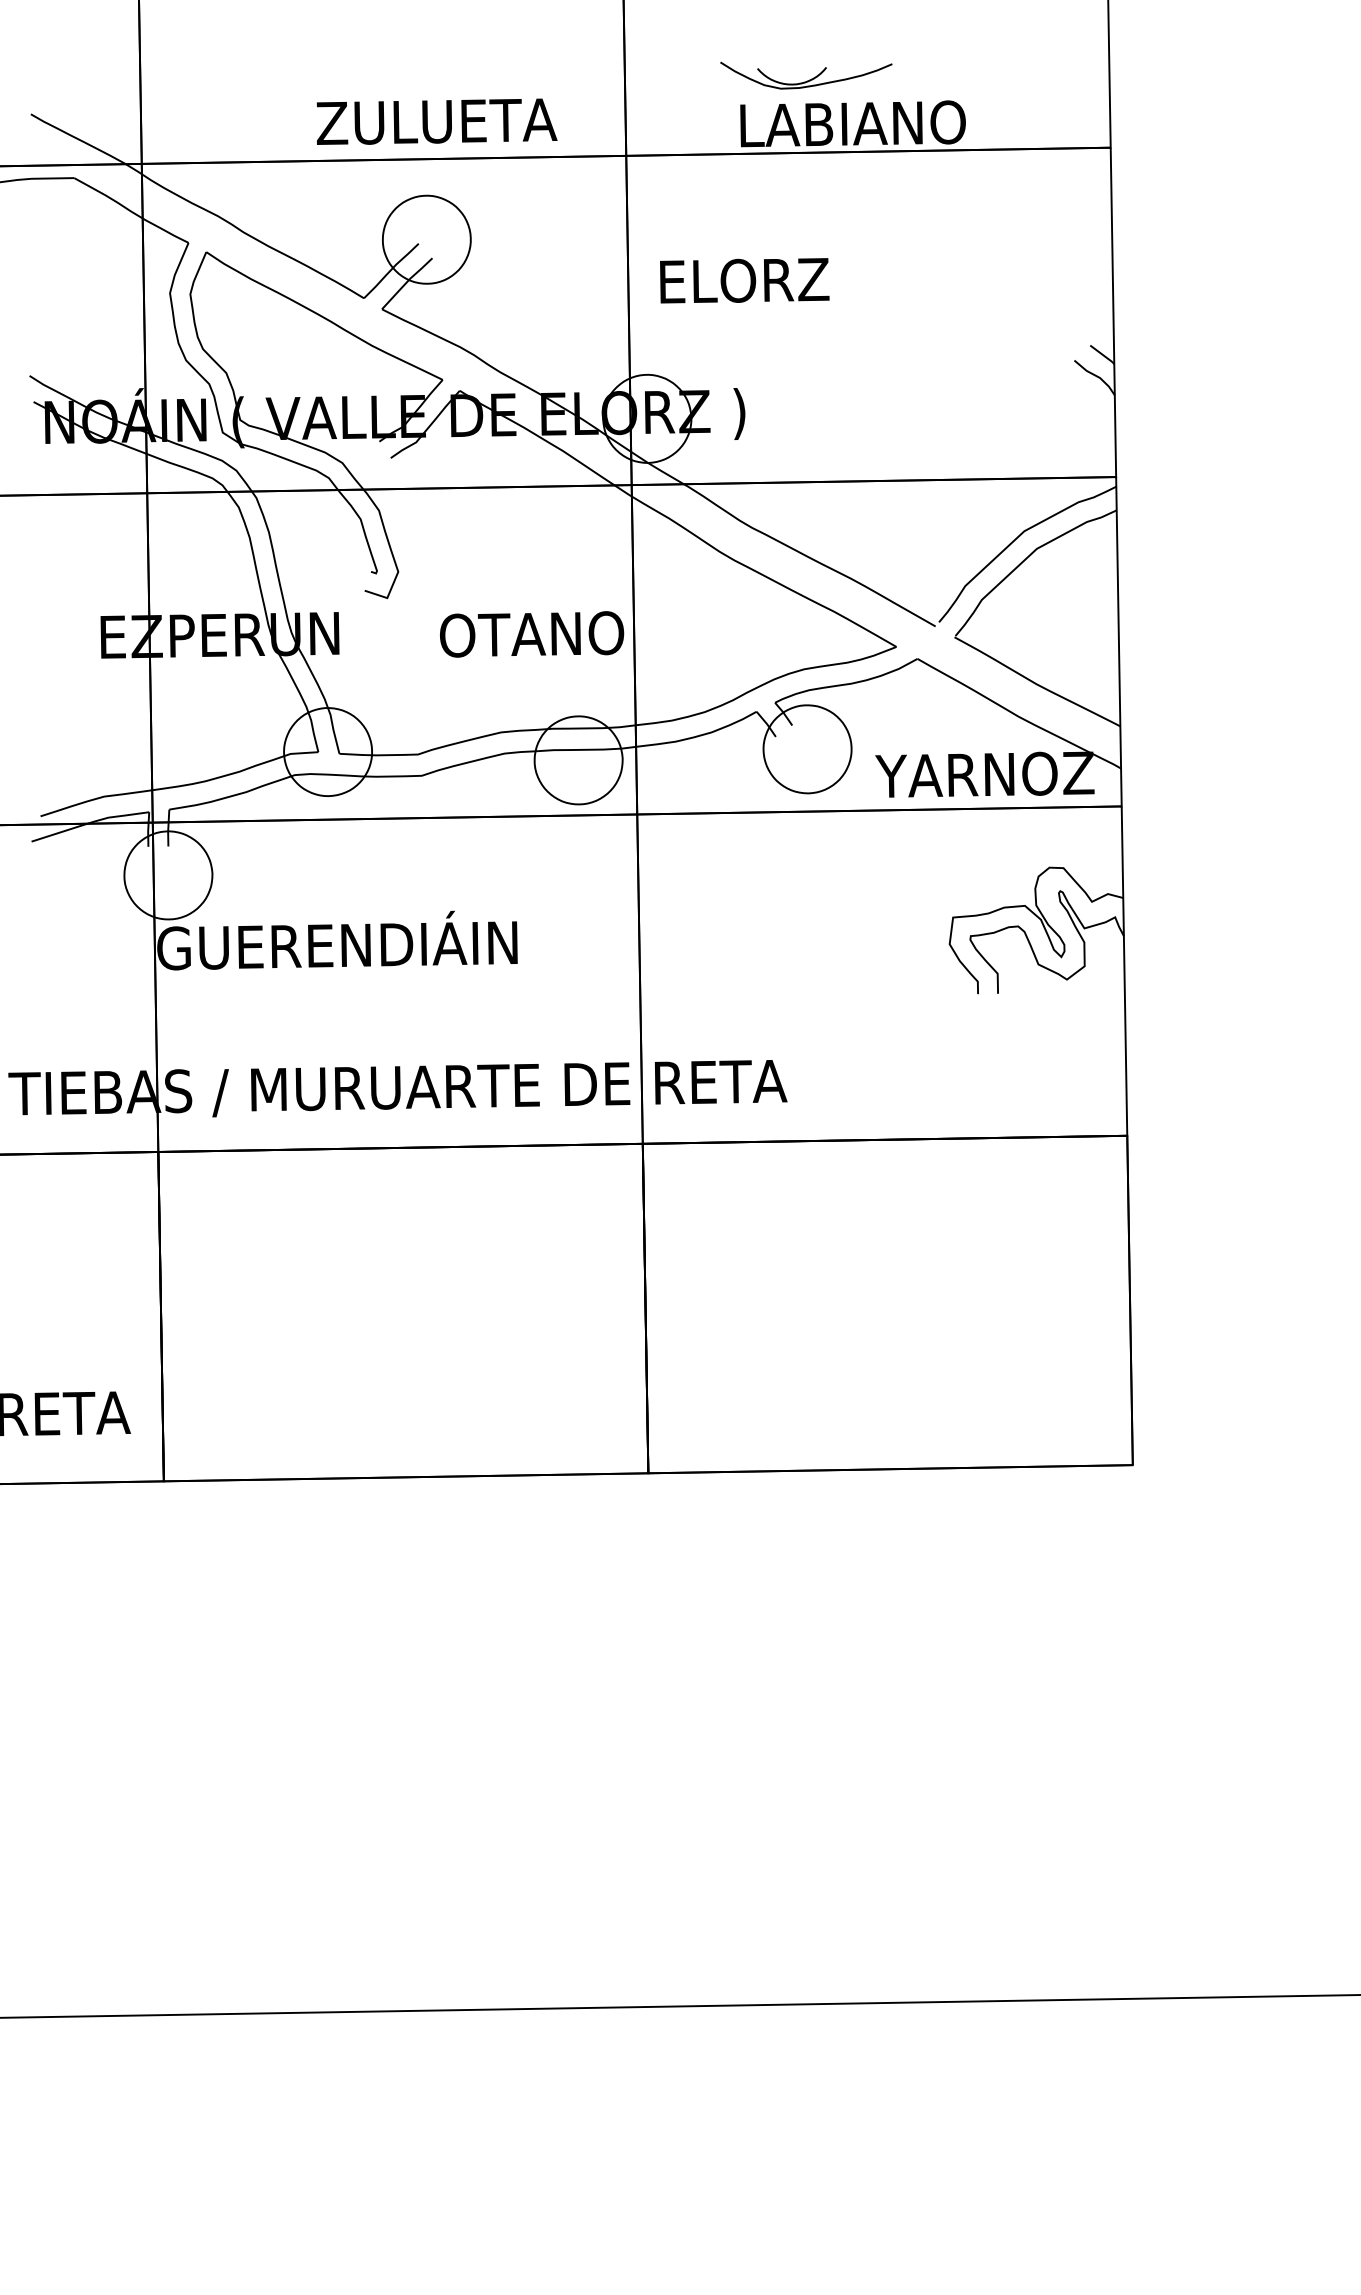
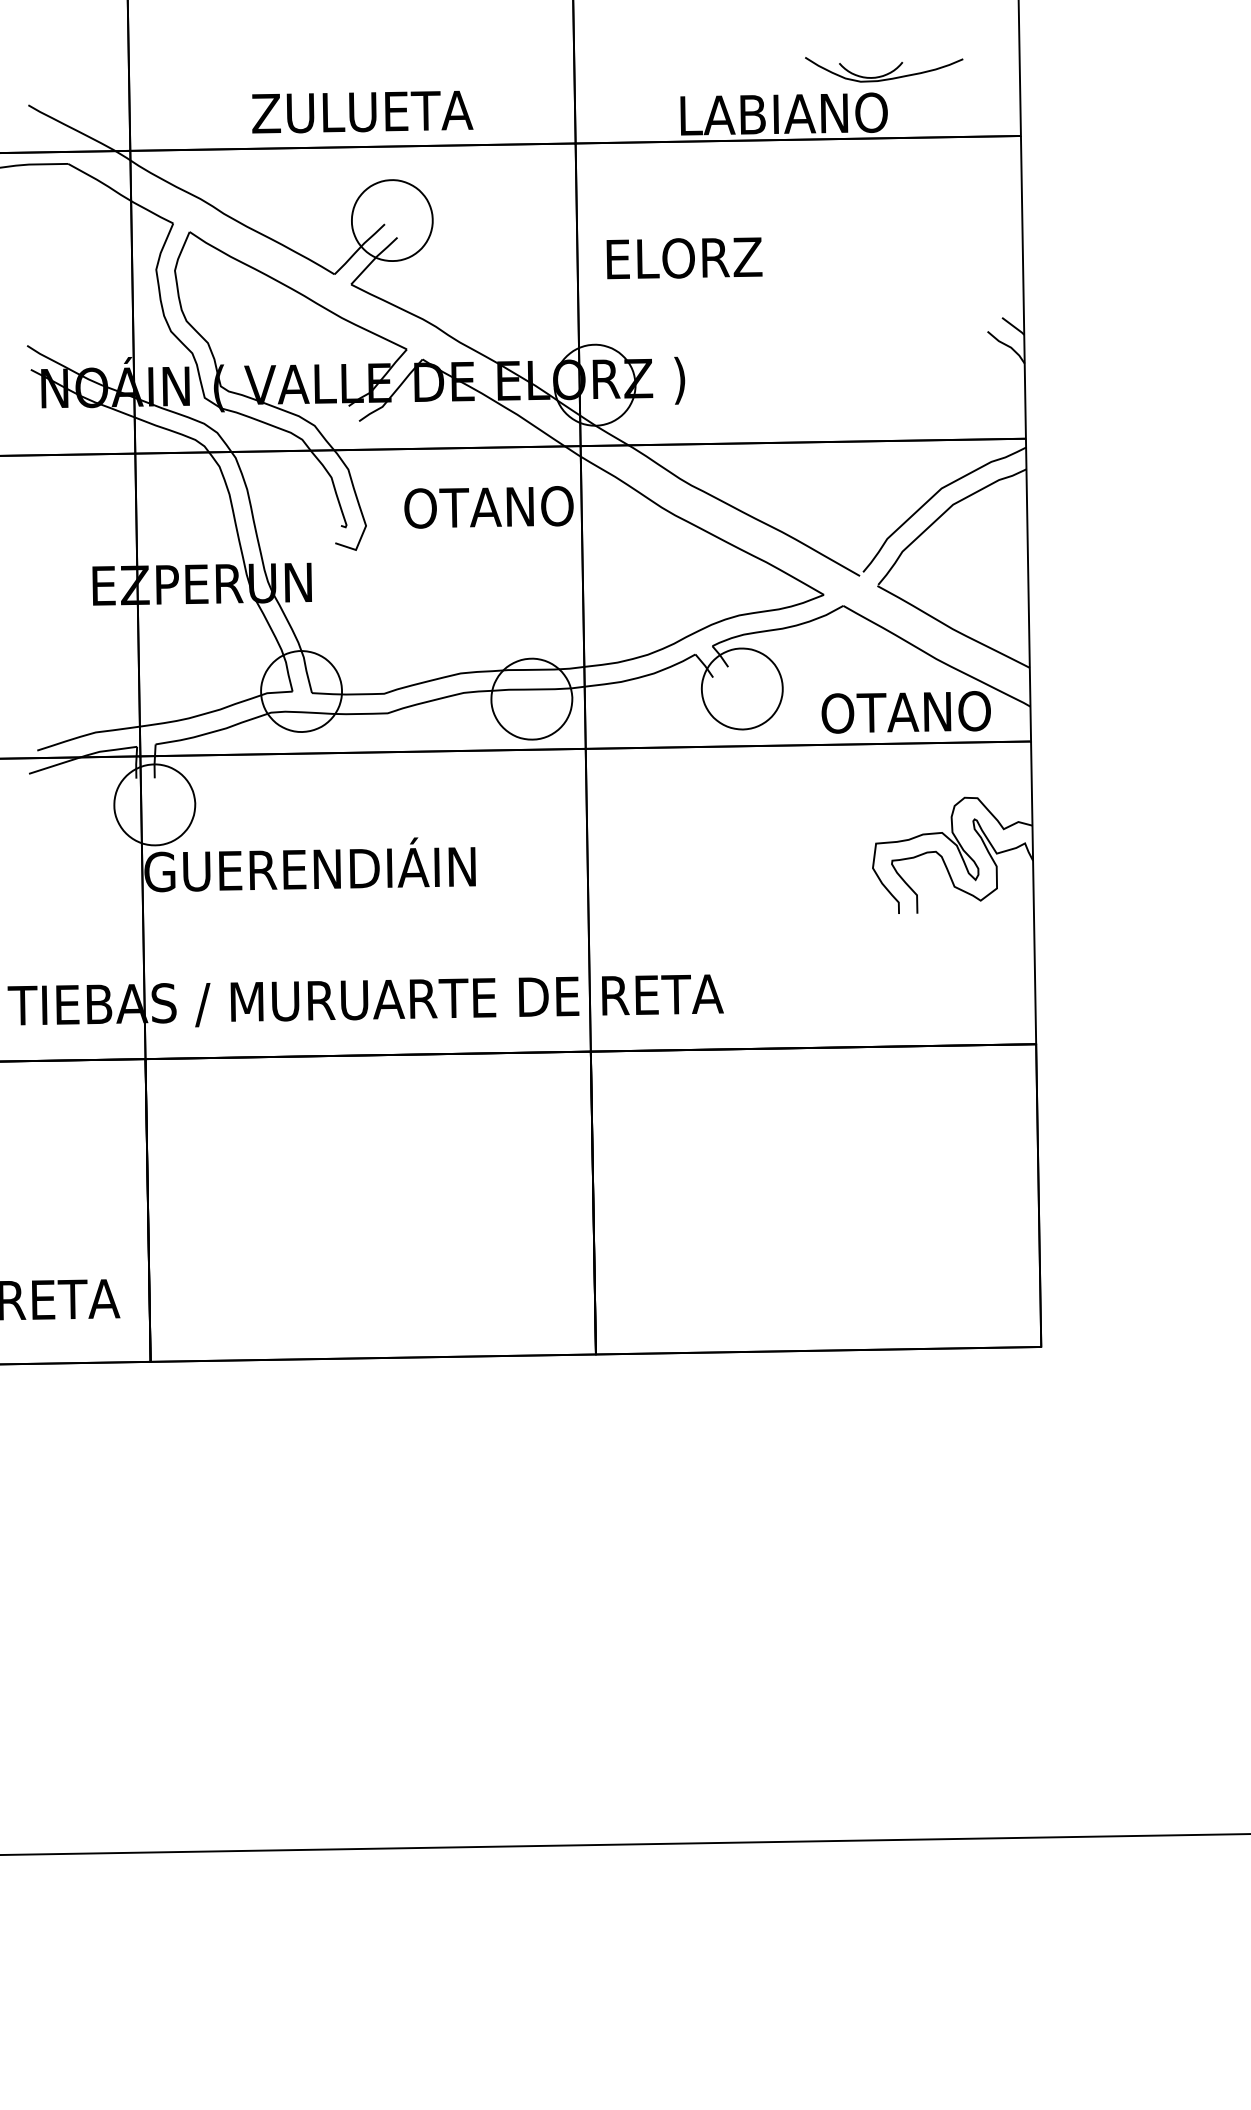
part: (806, 75) -> (884, 69), moved
text: (436, 121) -> (362, 111), moved
text: (531, 634) -> (488, 507), moved
text: (985, 774) -> (905, 712), YARNOZ -> OTANO

